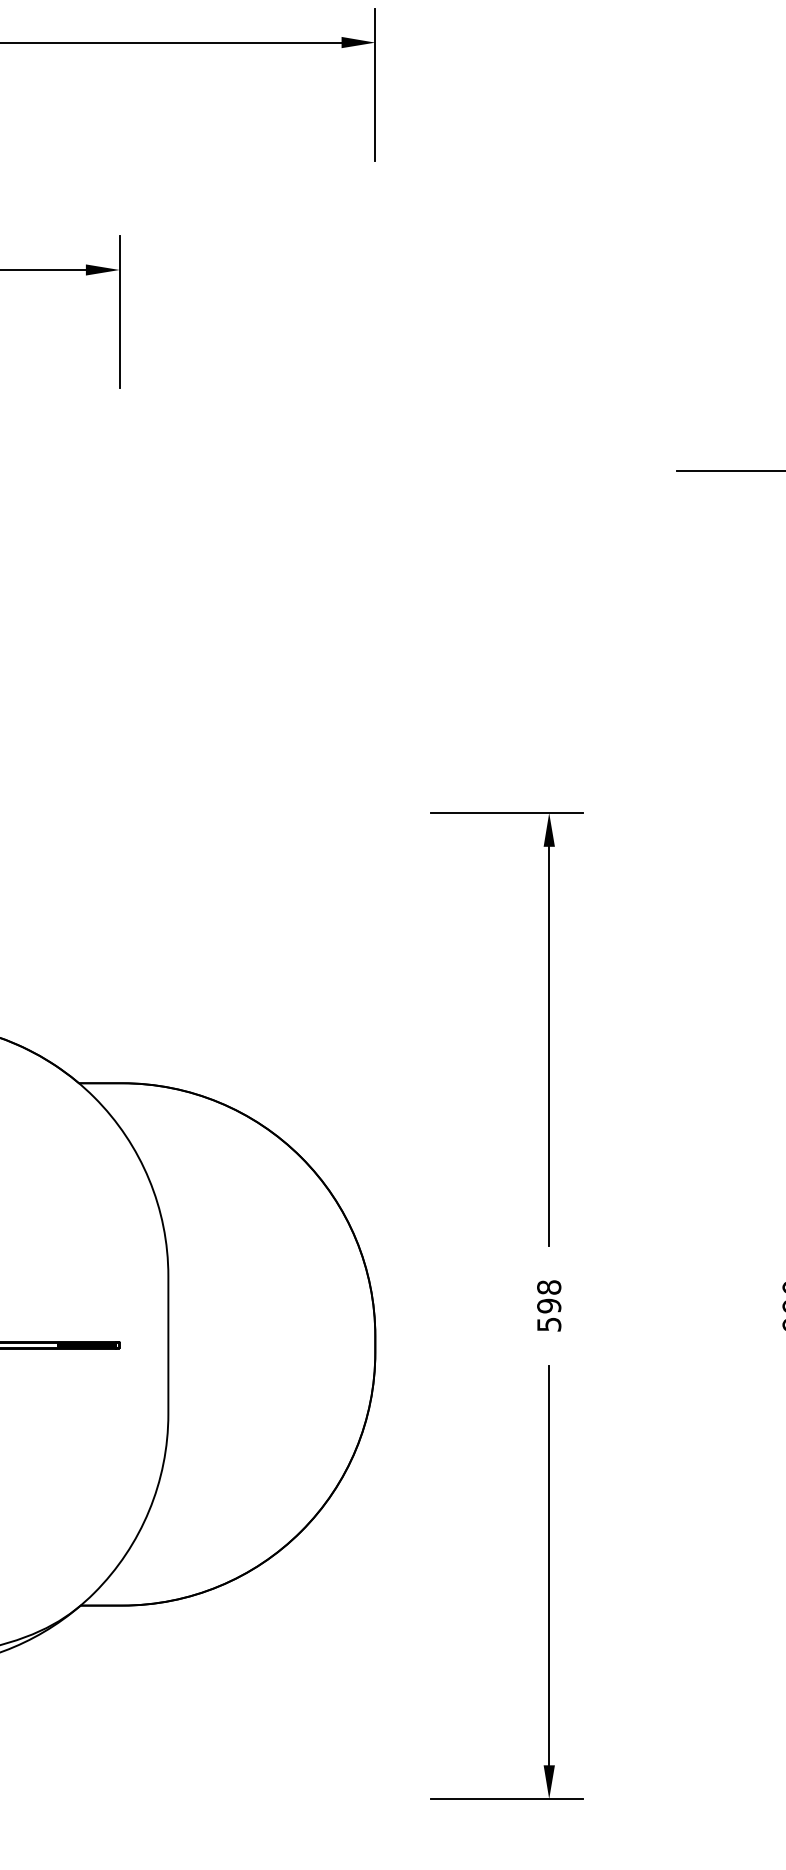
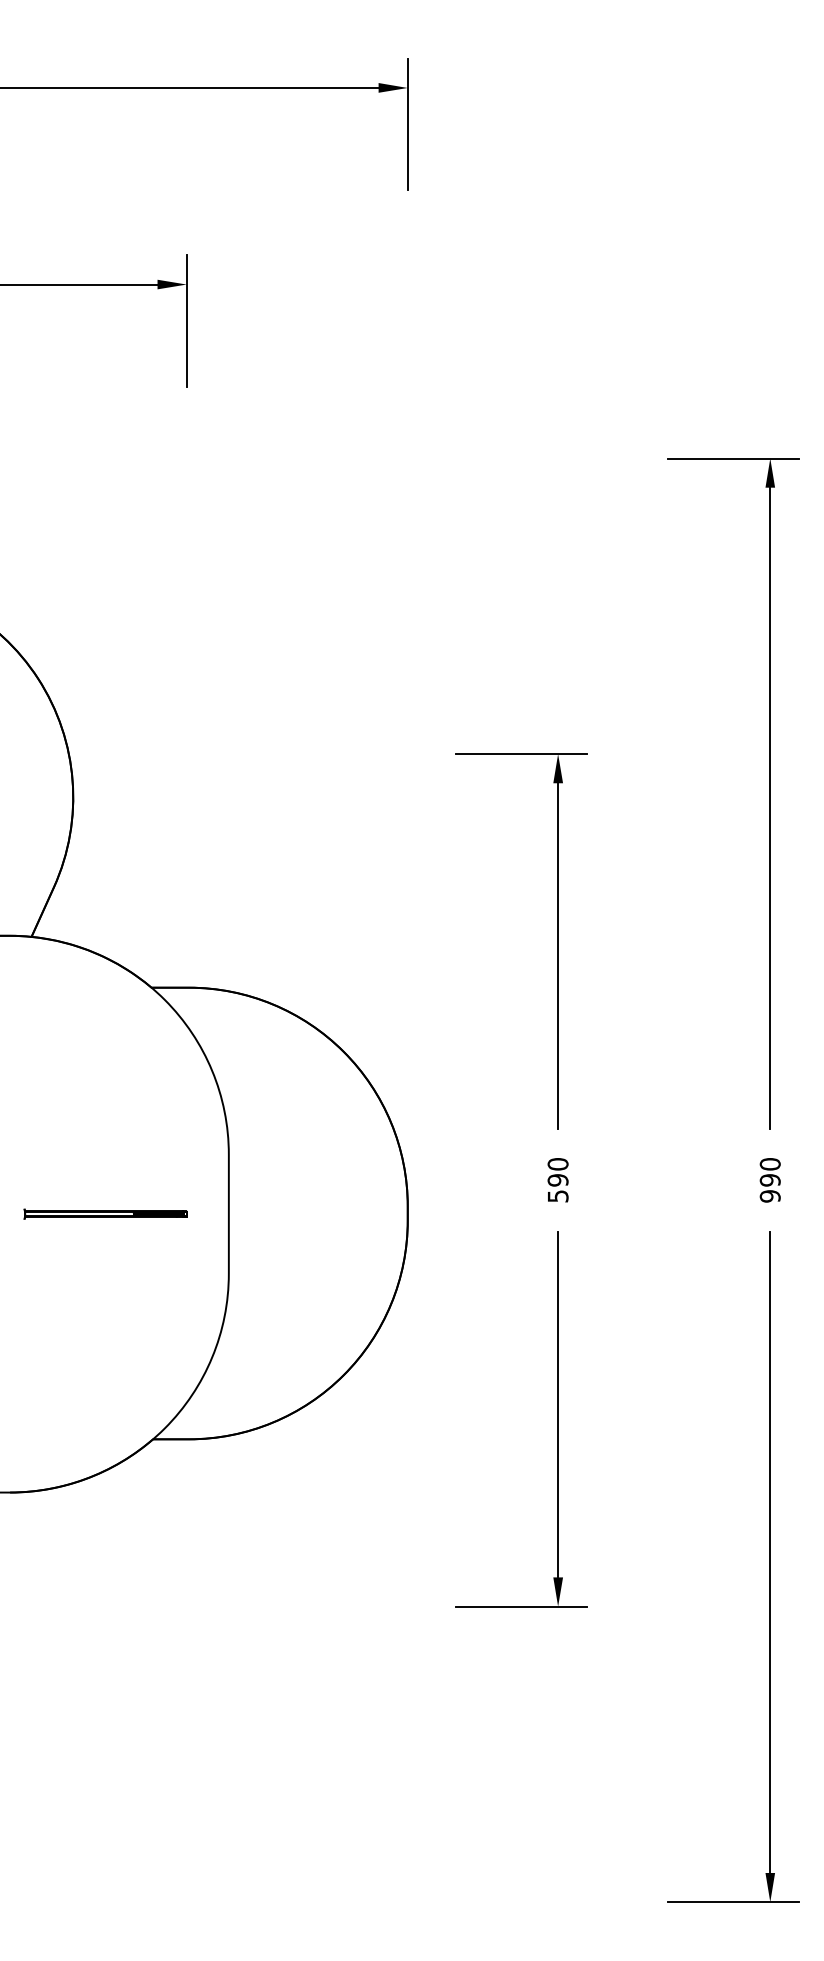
text: (549, 1287) -> (558, 1164), 598 -> 590

